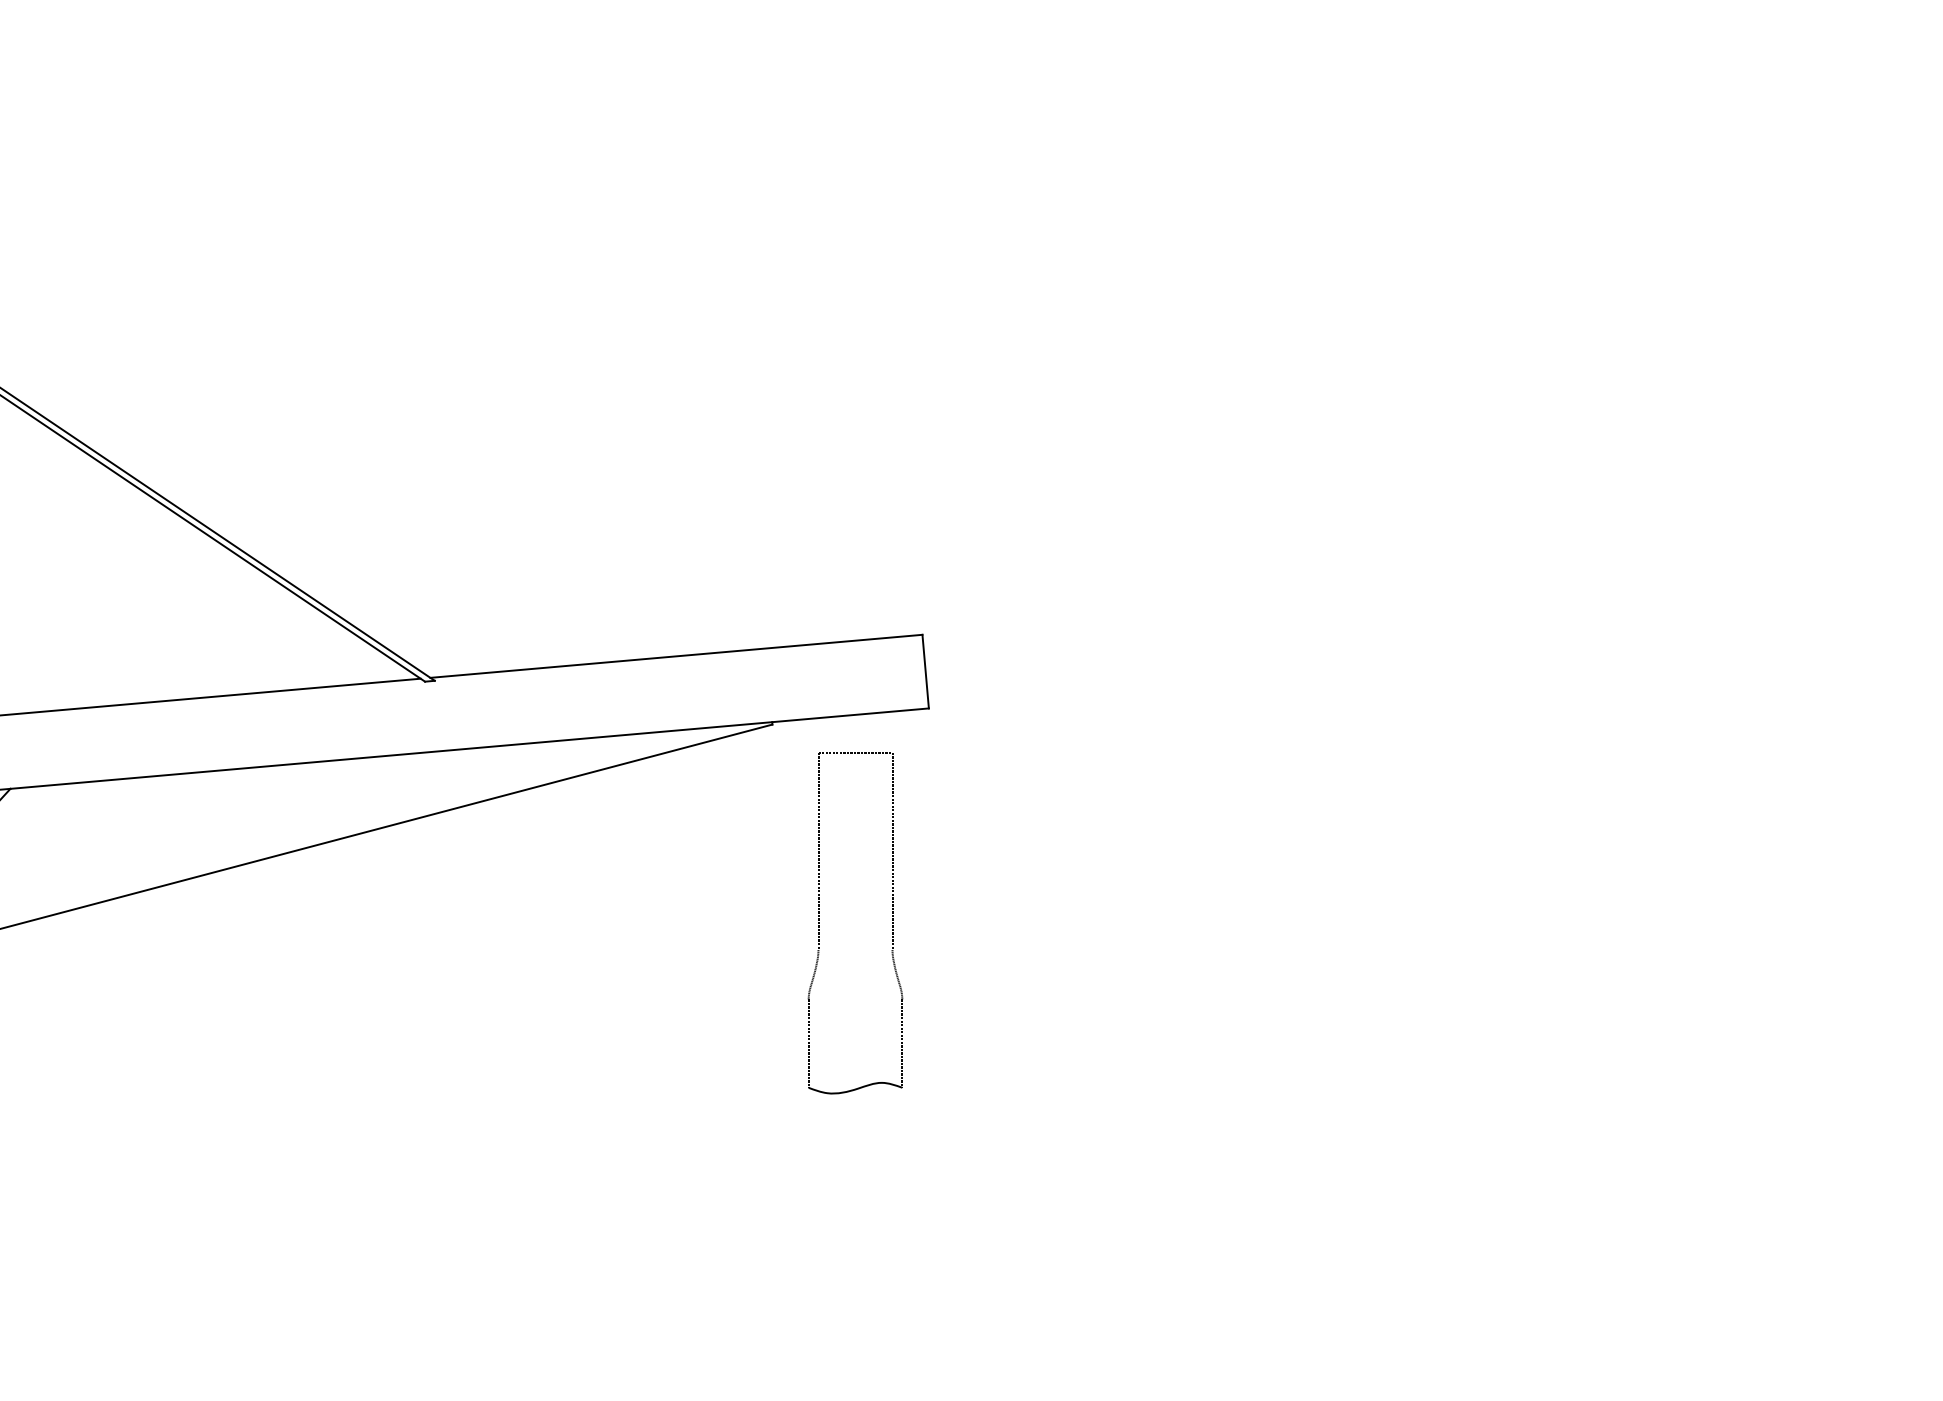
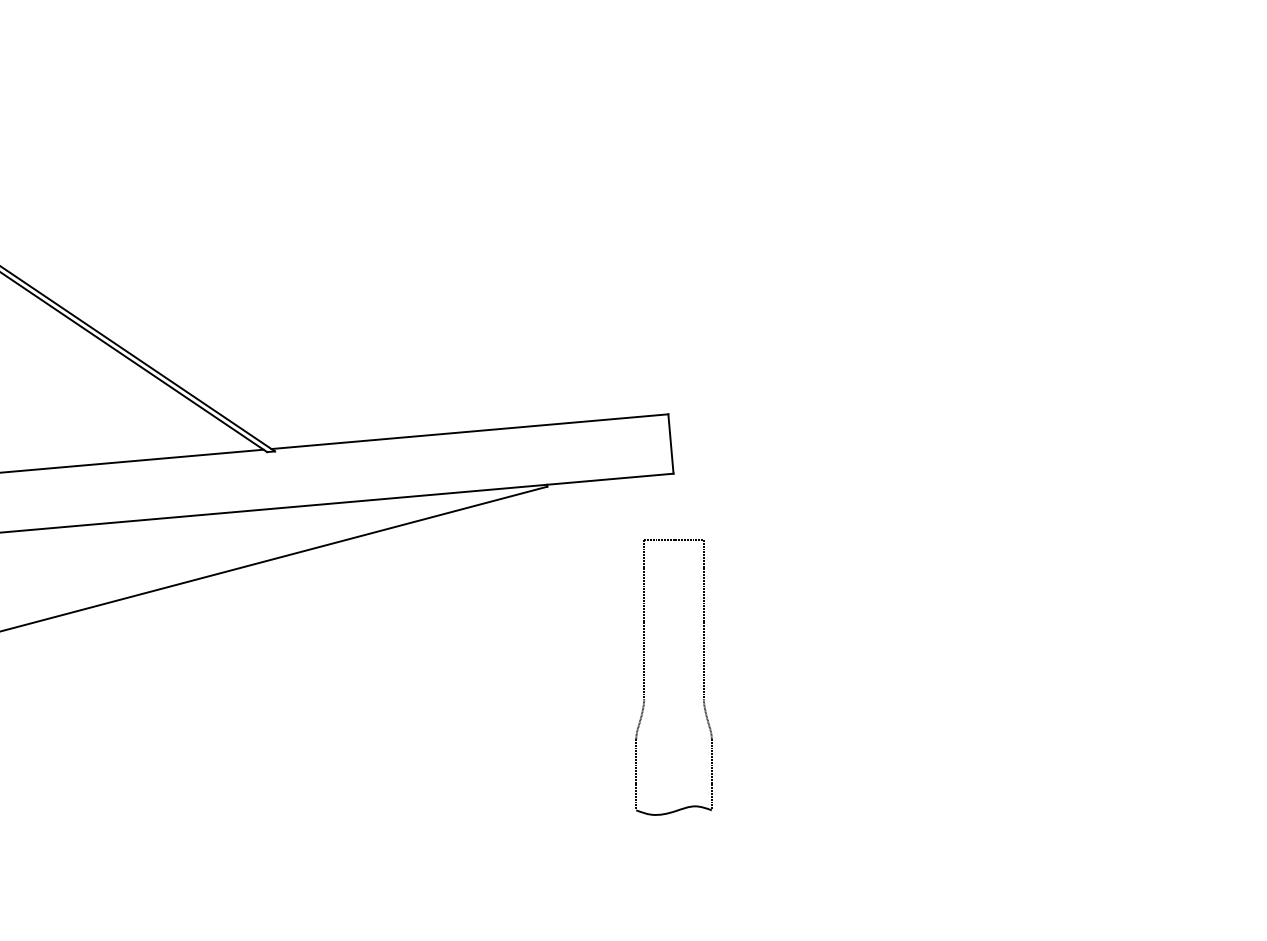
part: (819, 923) -> (645, 677), moved

